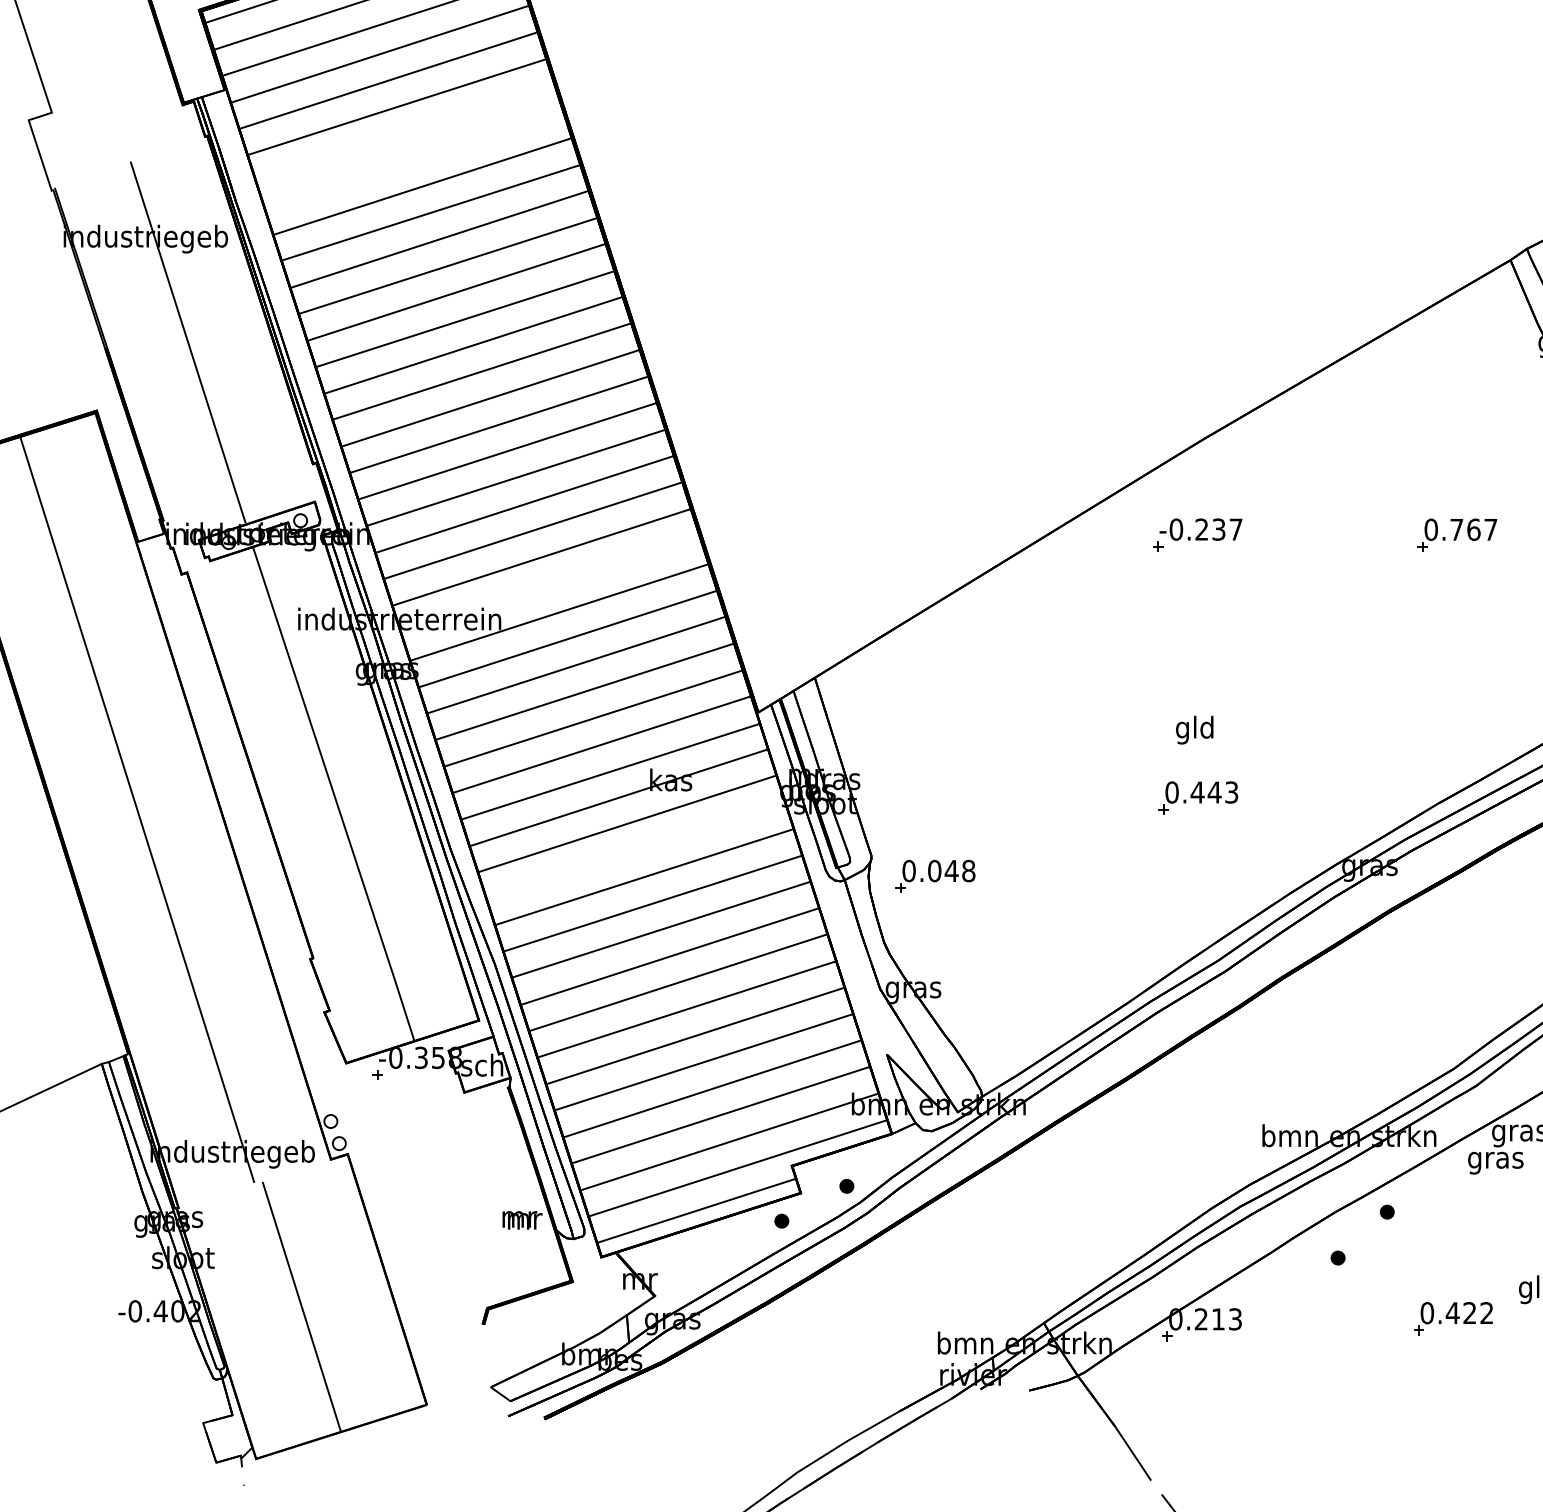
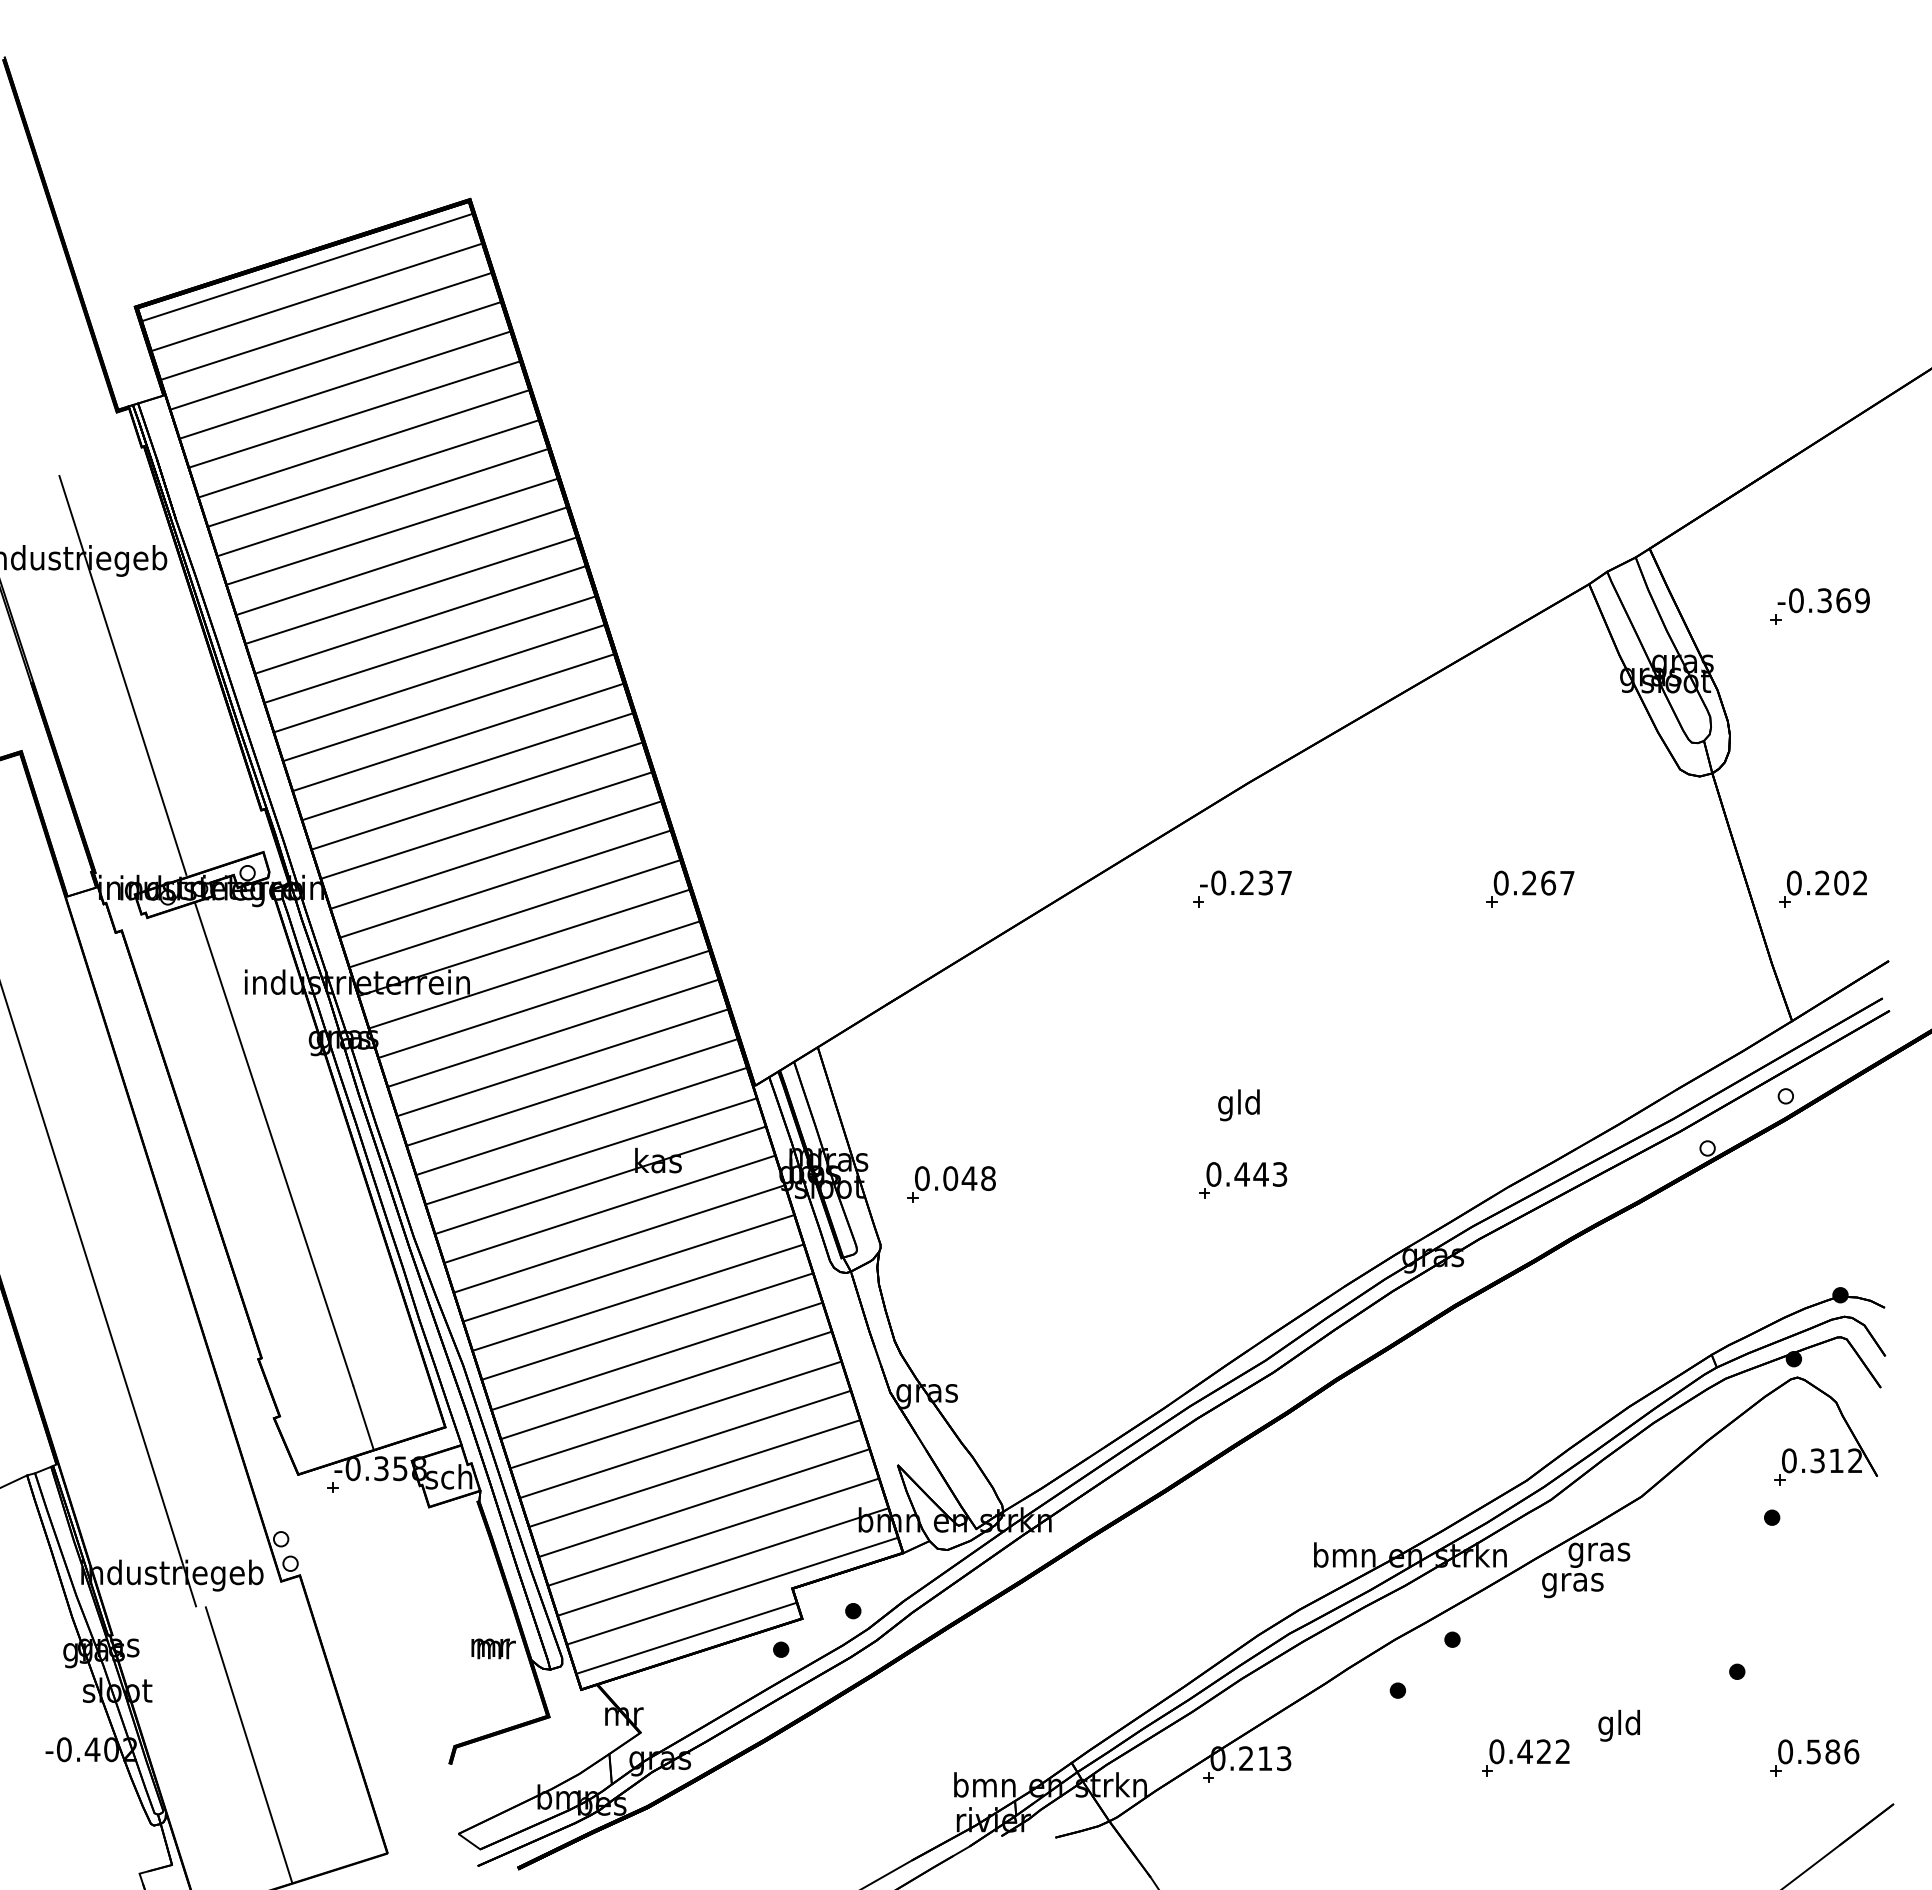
line: (405, 133) -> (363, 443), added
line: (414, 160) -> (373, 473), added
text: (1456, 529) -> (1529, 882), 0.767 -> 0.267
line: (550, 583) -> (524, 942), added
line: (636, 850) -> (619, 1238), added
part: (935, 876) -> (951, 1184), moved

